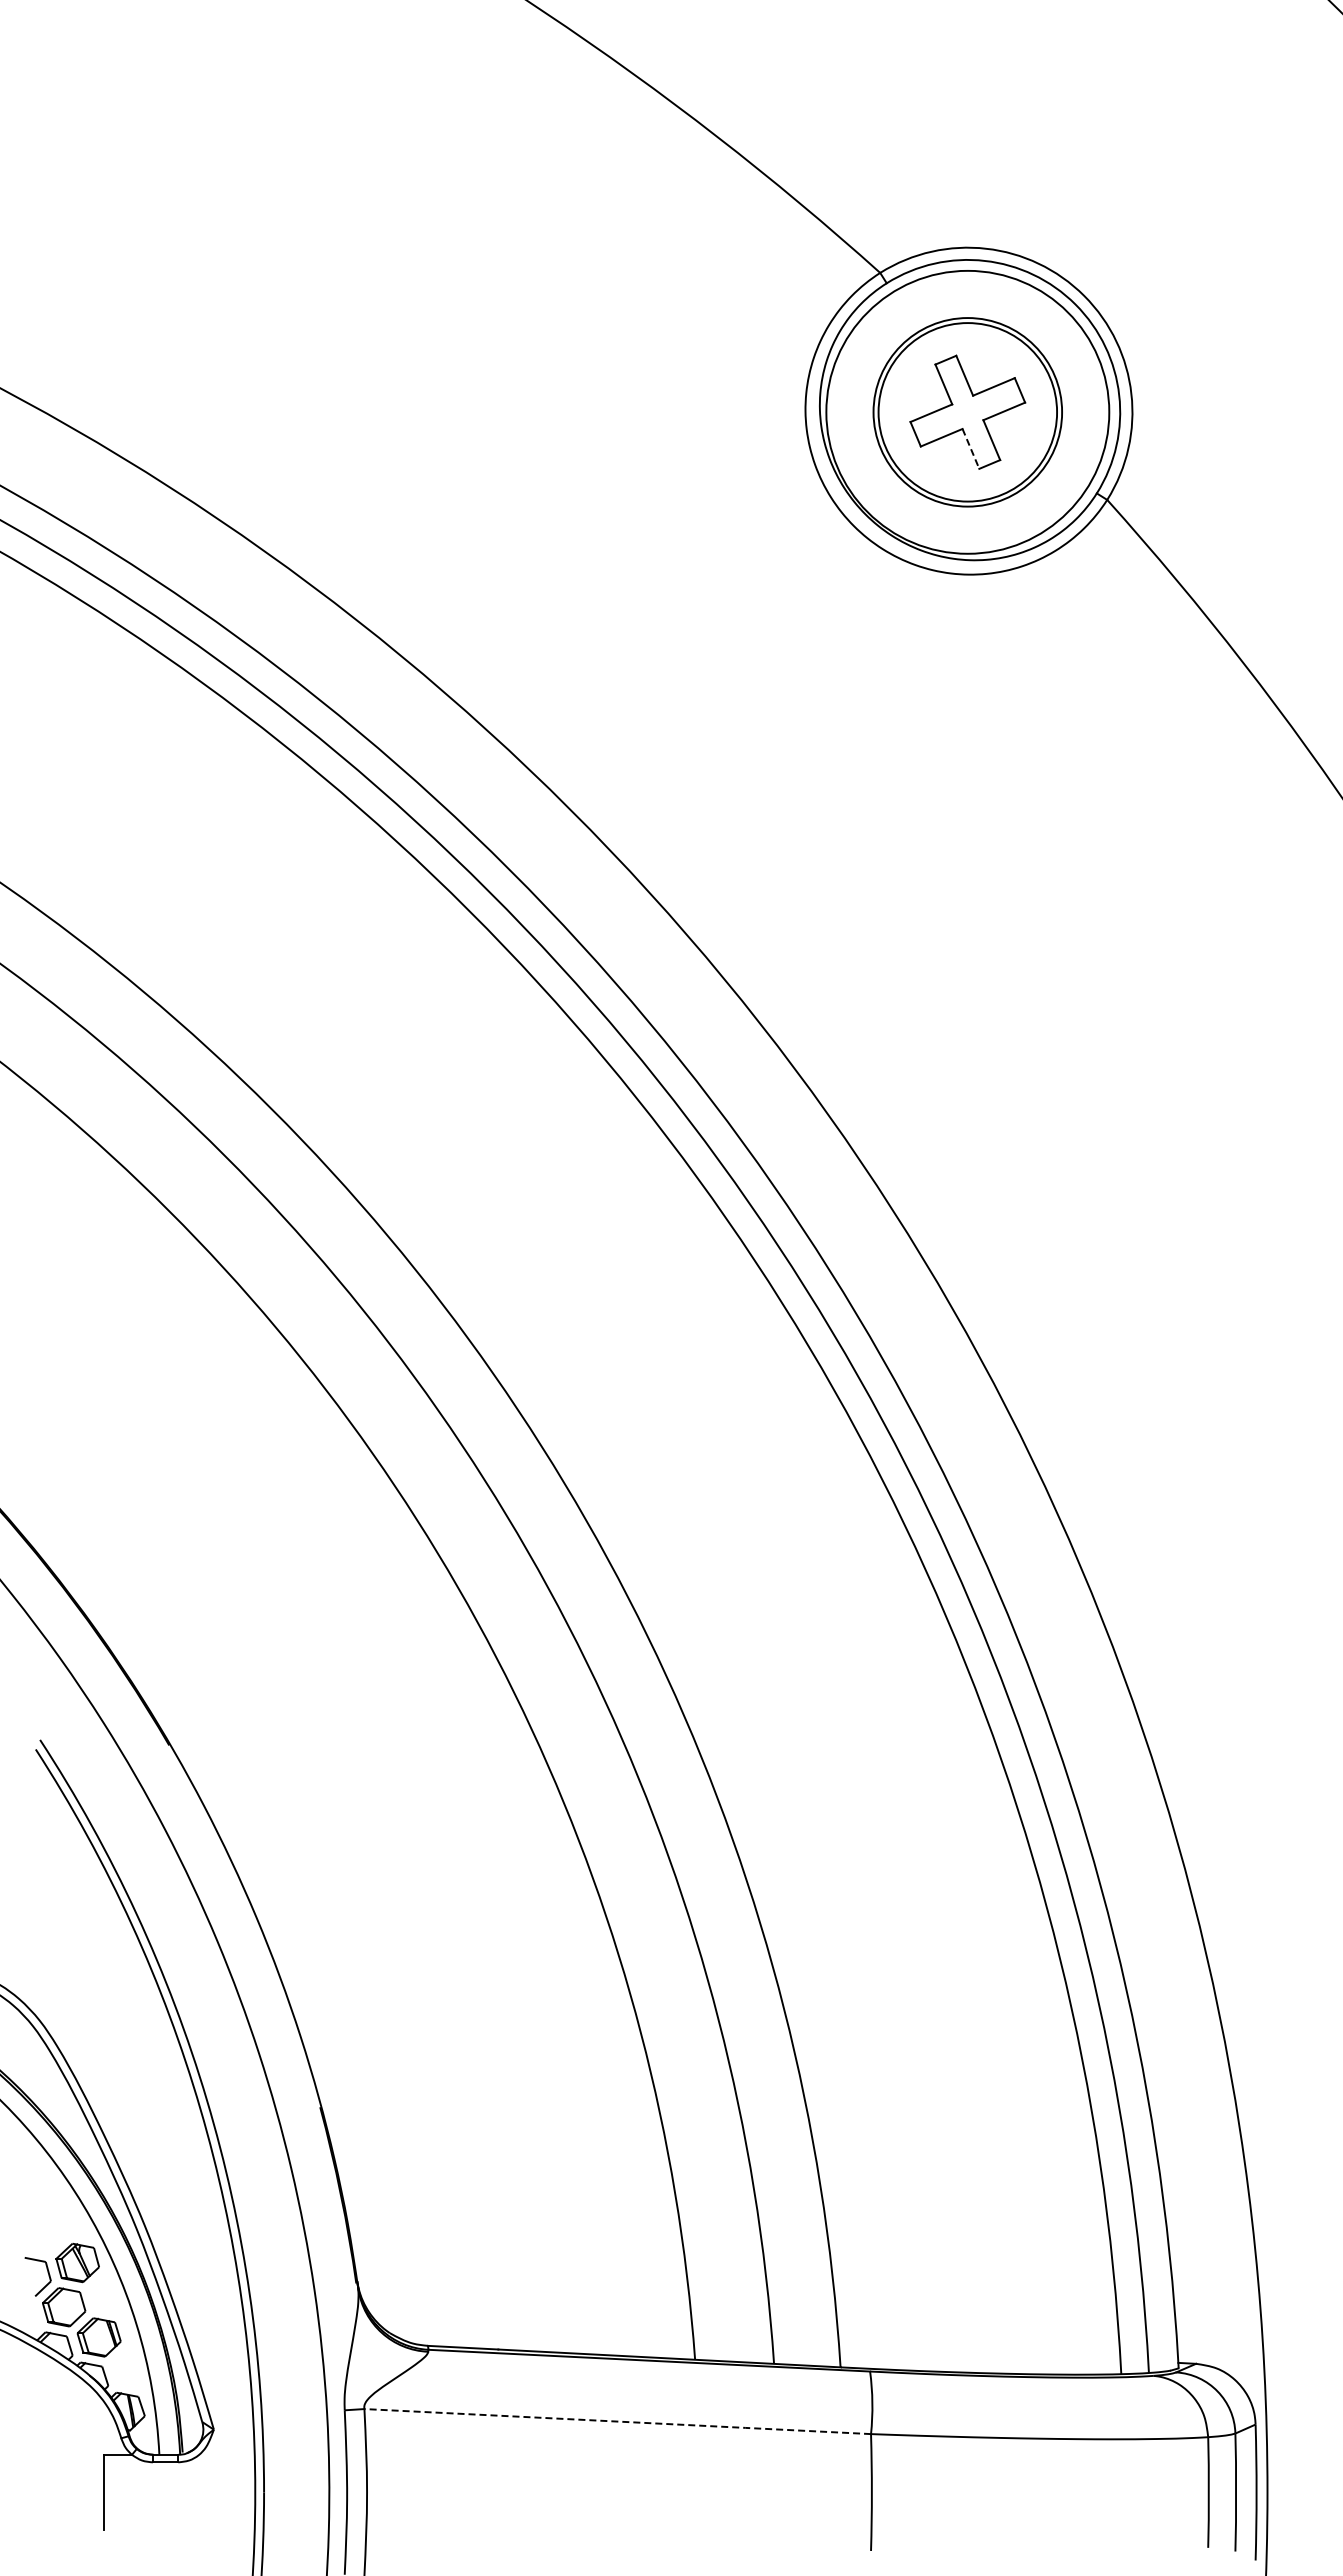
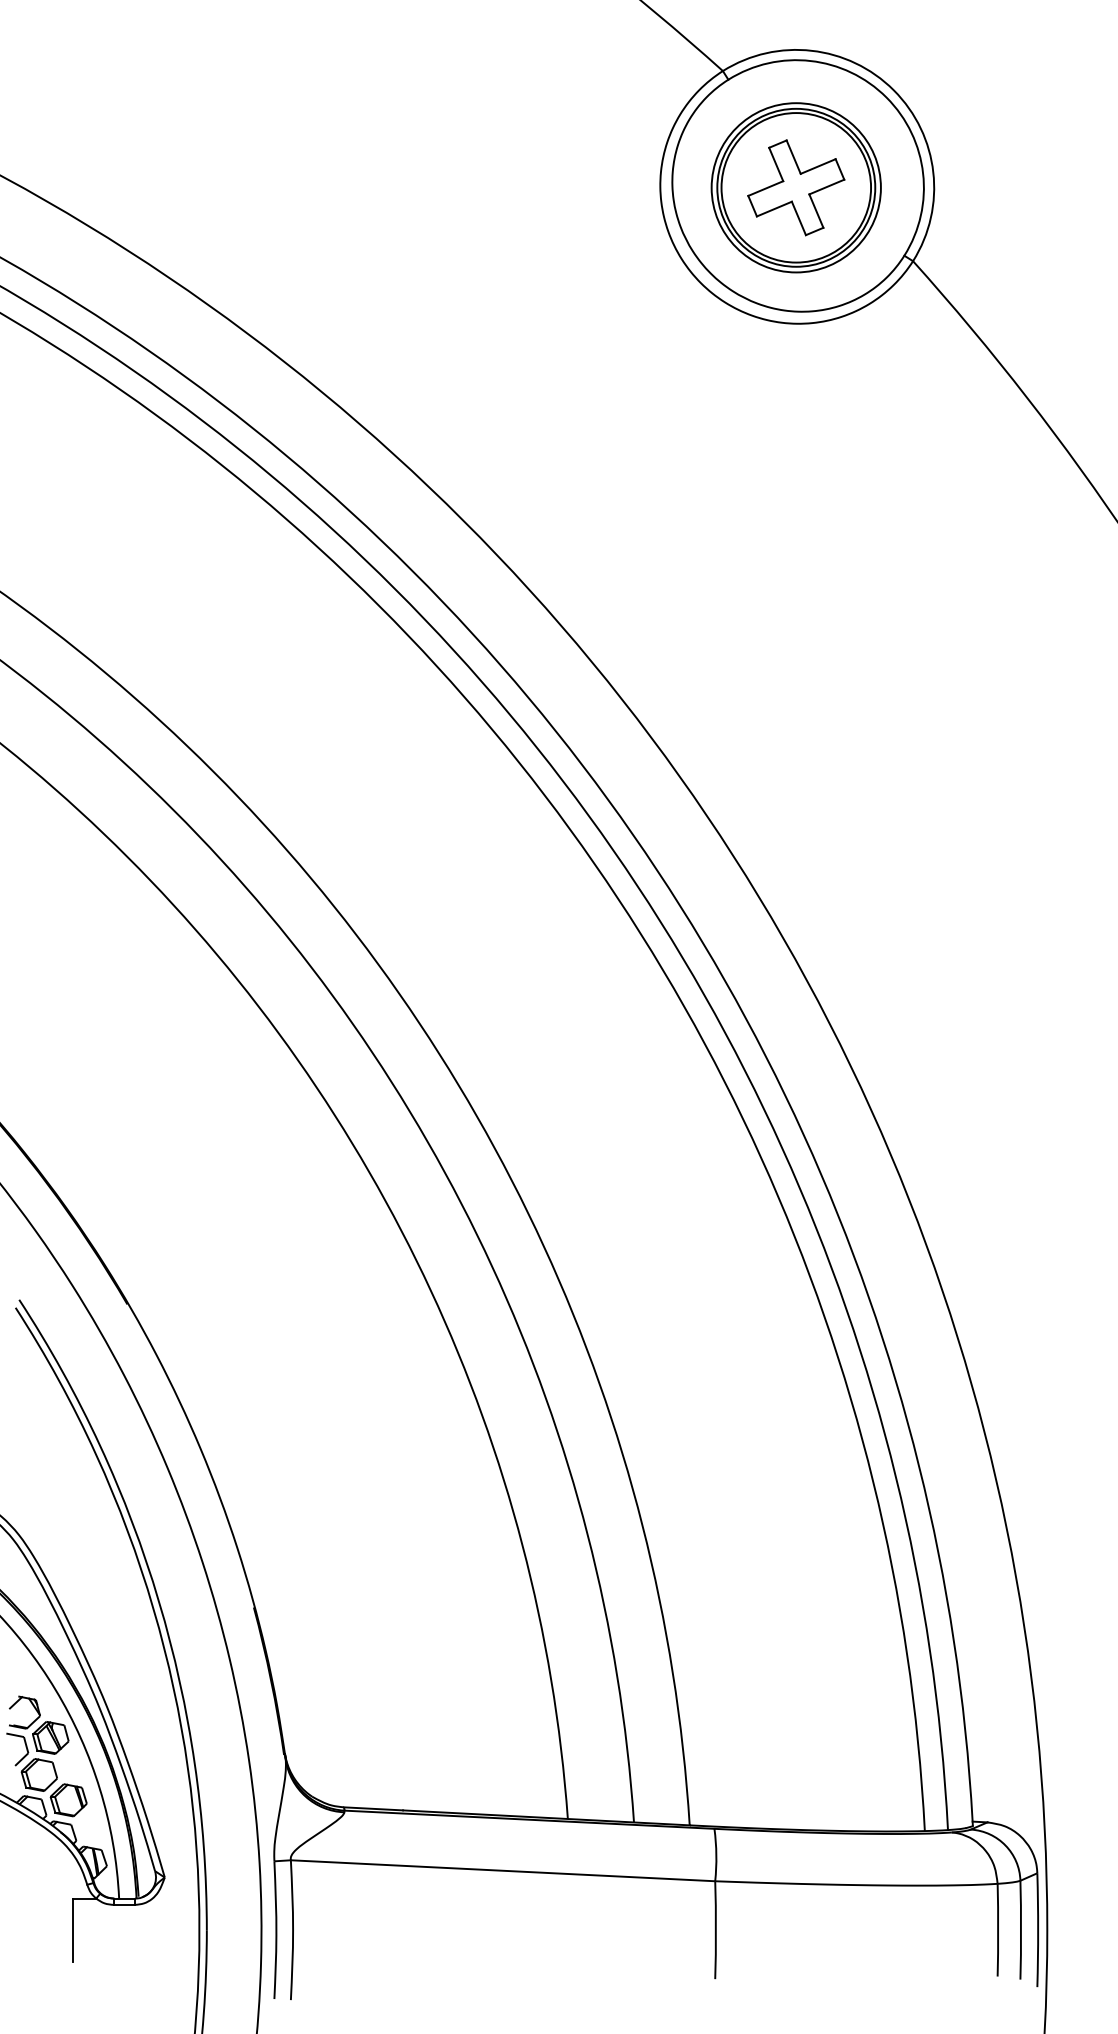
circle: (967, 412) -> (796, 187), size x0.71
line: (970, 448) -> (798, 218), dashed -> solid
part: (57, 2226) -> (33, 1707), added
line: (617, 2421) -> (502, 1870), dashed -> solid

